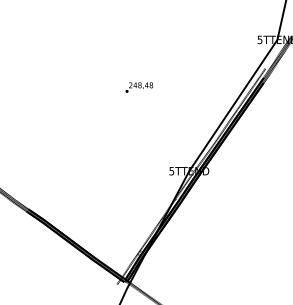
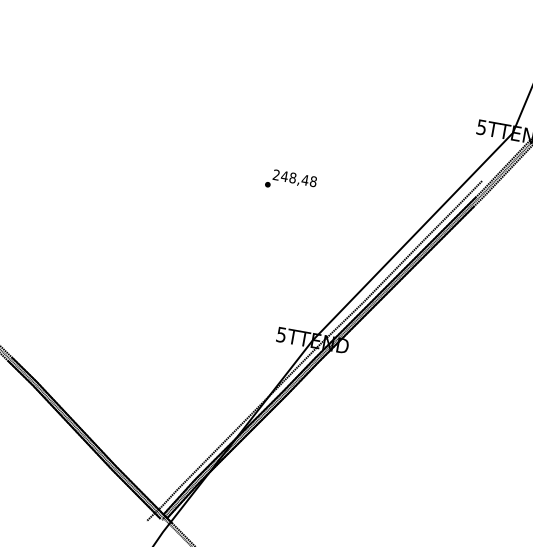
text: (139, 87) -> (291, 181), moved

